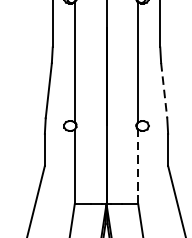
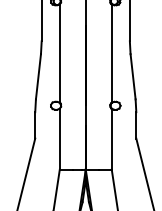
line: (164, 90) -> (133, 76), dashed -> solid
line: (137, 165) -> (111, 138), dashed -> solid

